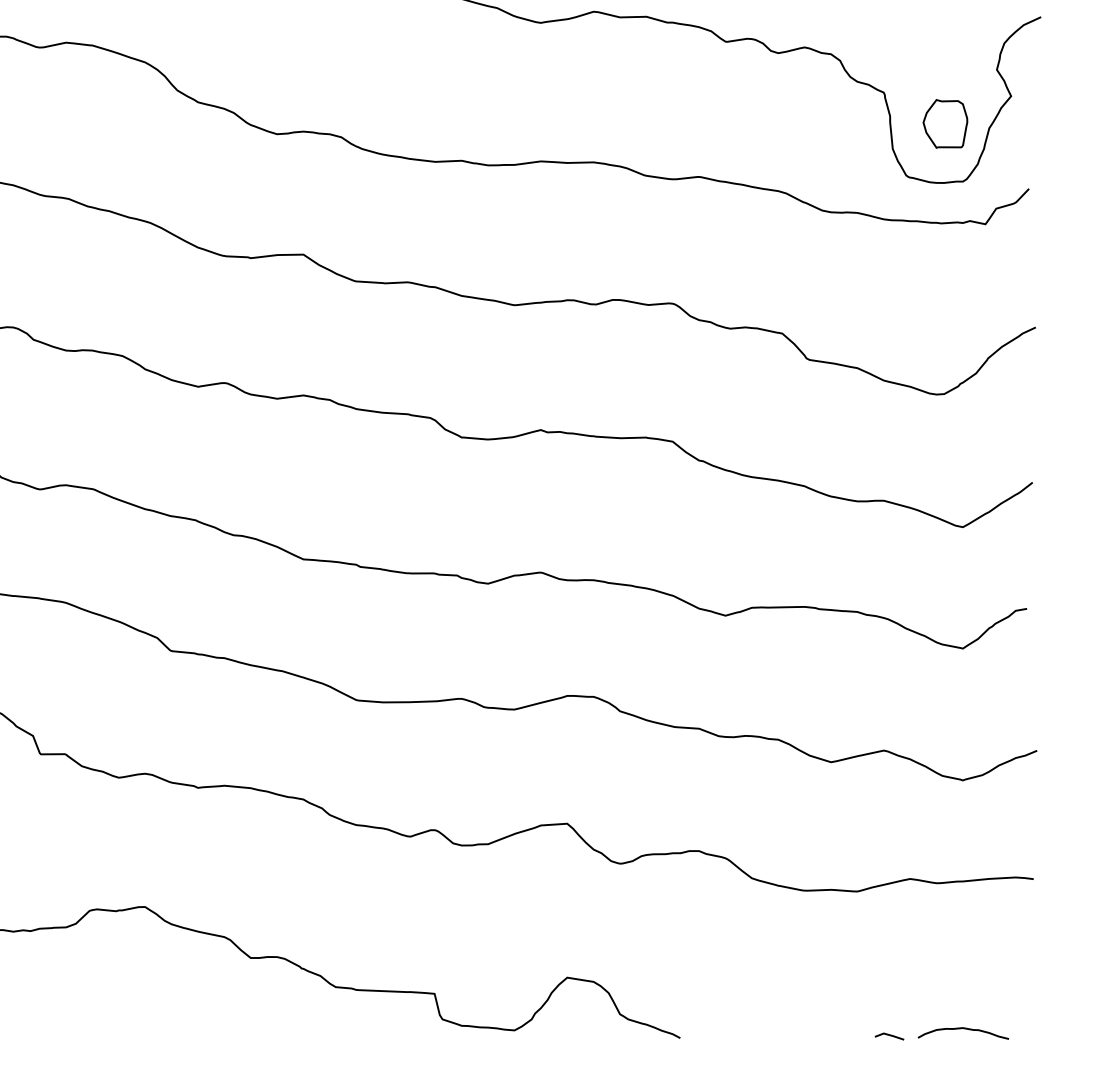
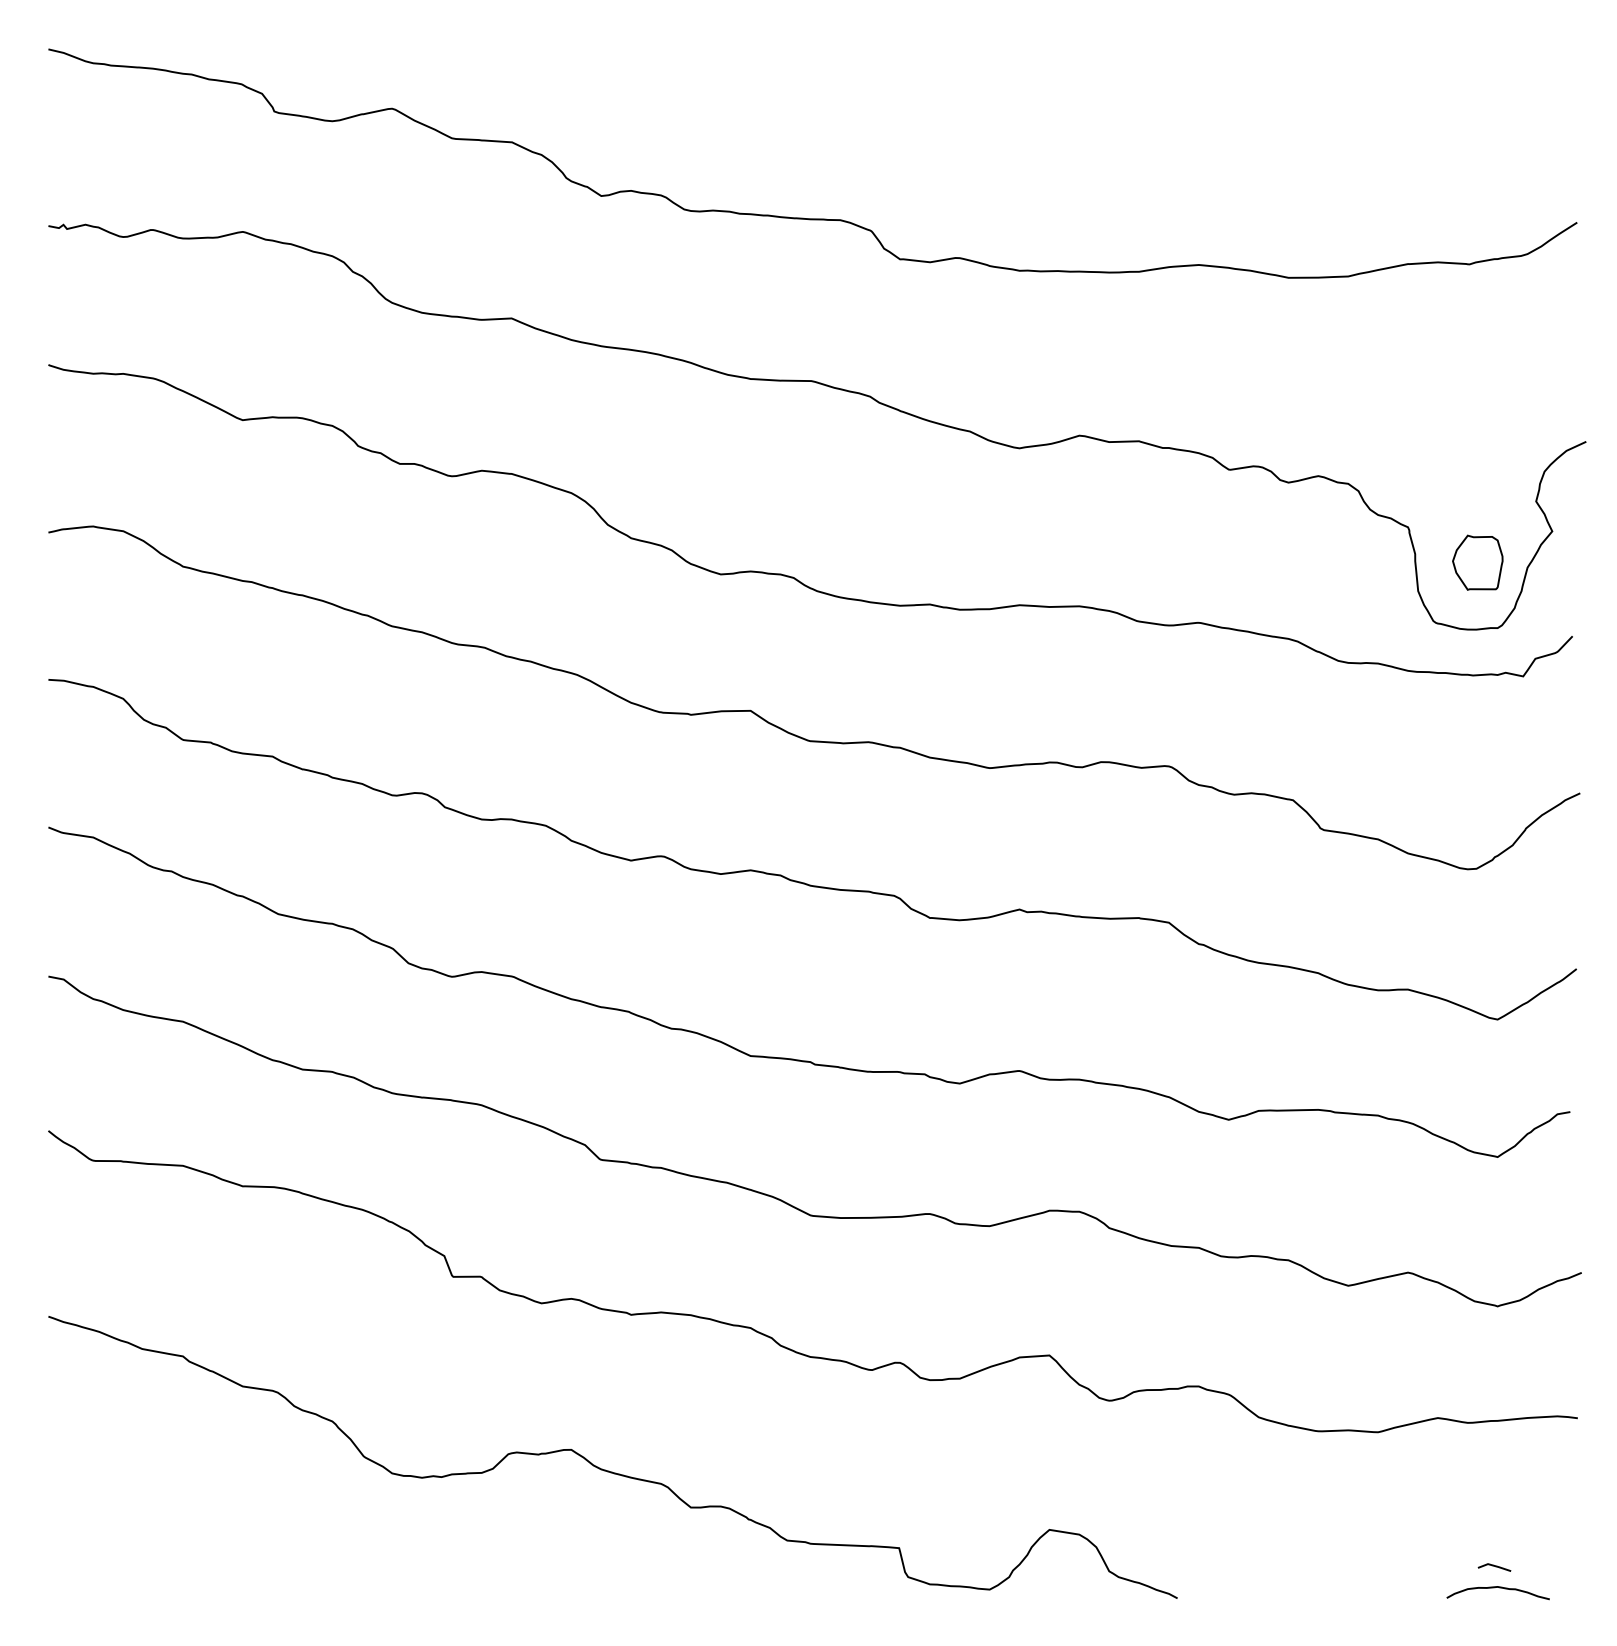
line: (889, 1035) -> (1494, 1566), moved

